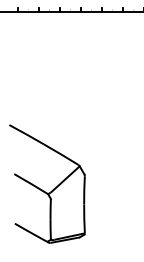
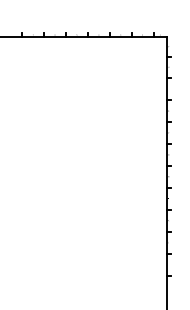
part: (42, 189) -> (48, 221), removed

